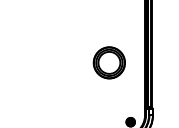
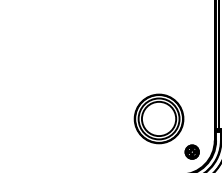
part: (108, 62) -> (157, 118), moved

